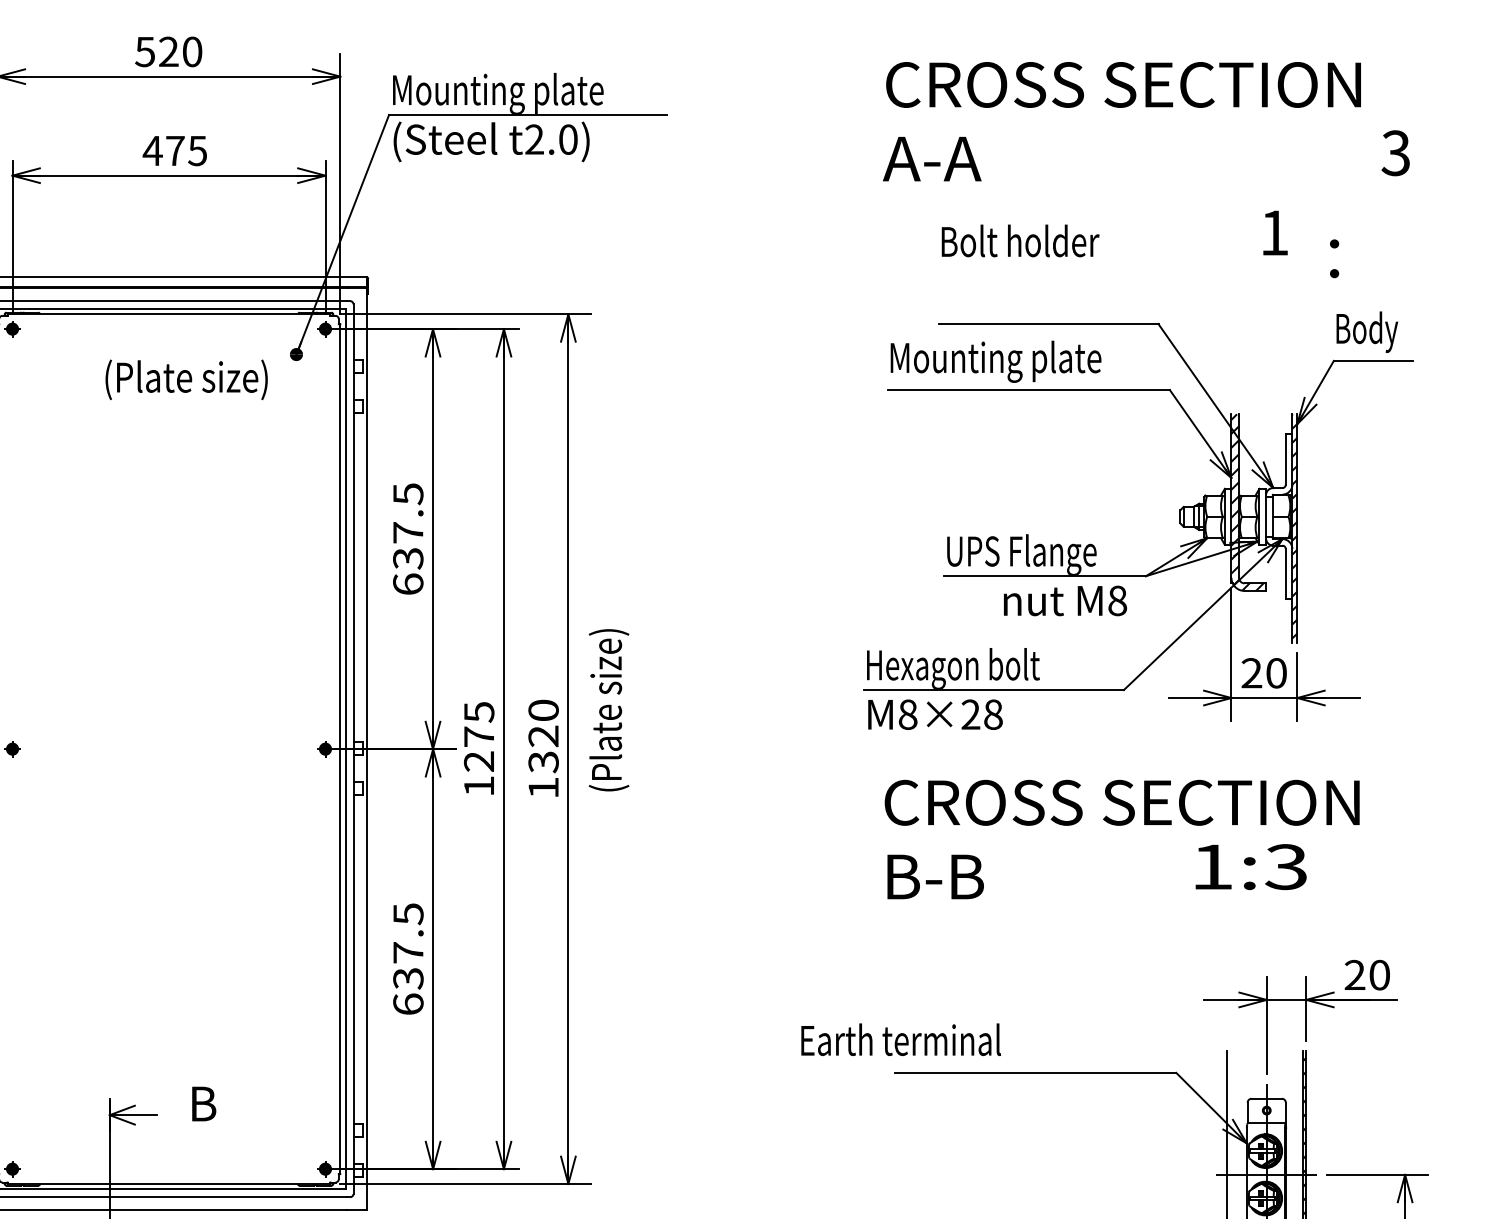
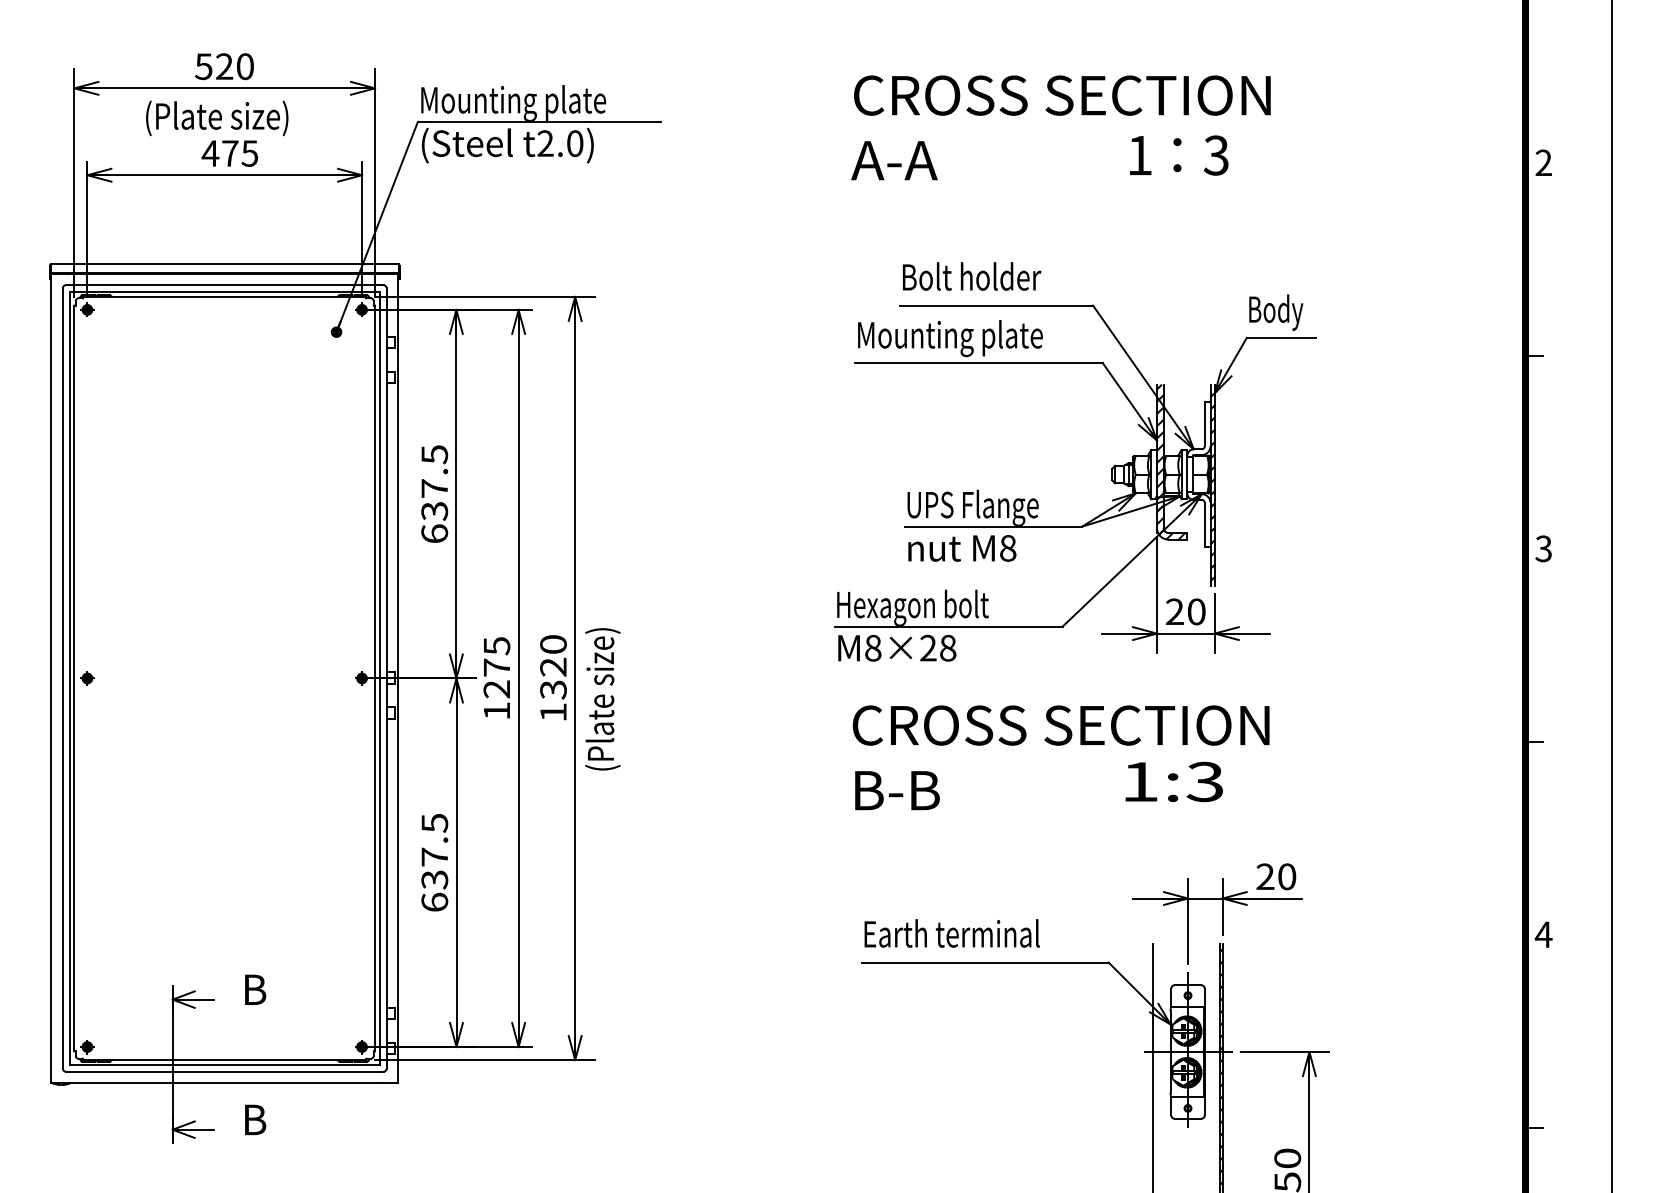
text: (1394, 153) -> (1215, 155), moved
text: (1275, 232) -> (1140, 155), moved
text: (1021, 240) -> (972, 276), moved
text: (1334, 259) -> (1177, 155), moved
text: (186, 379) -> (217, 118), moved
text: (1065, 601) -> (962, 548), moved
text: (608, 710) -> (602, 699), moved
text: (900, 1039) -> (951, 933), moved

